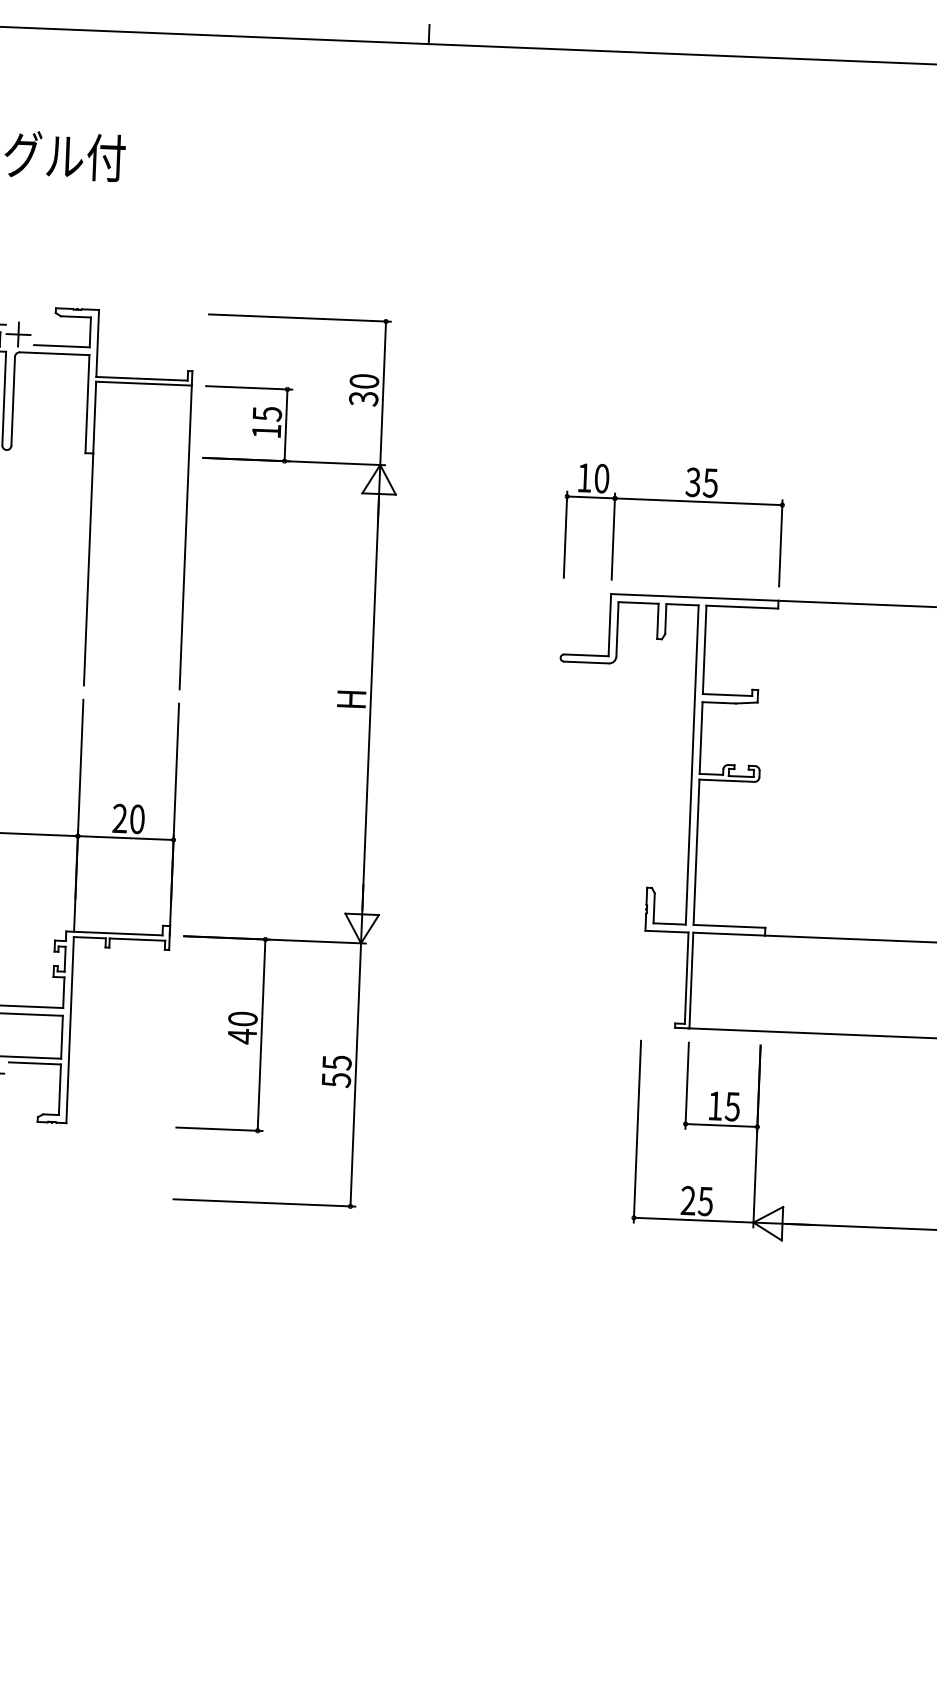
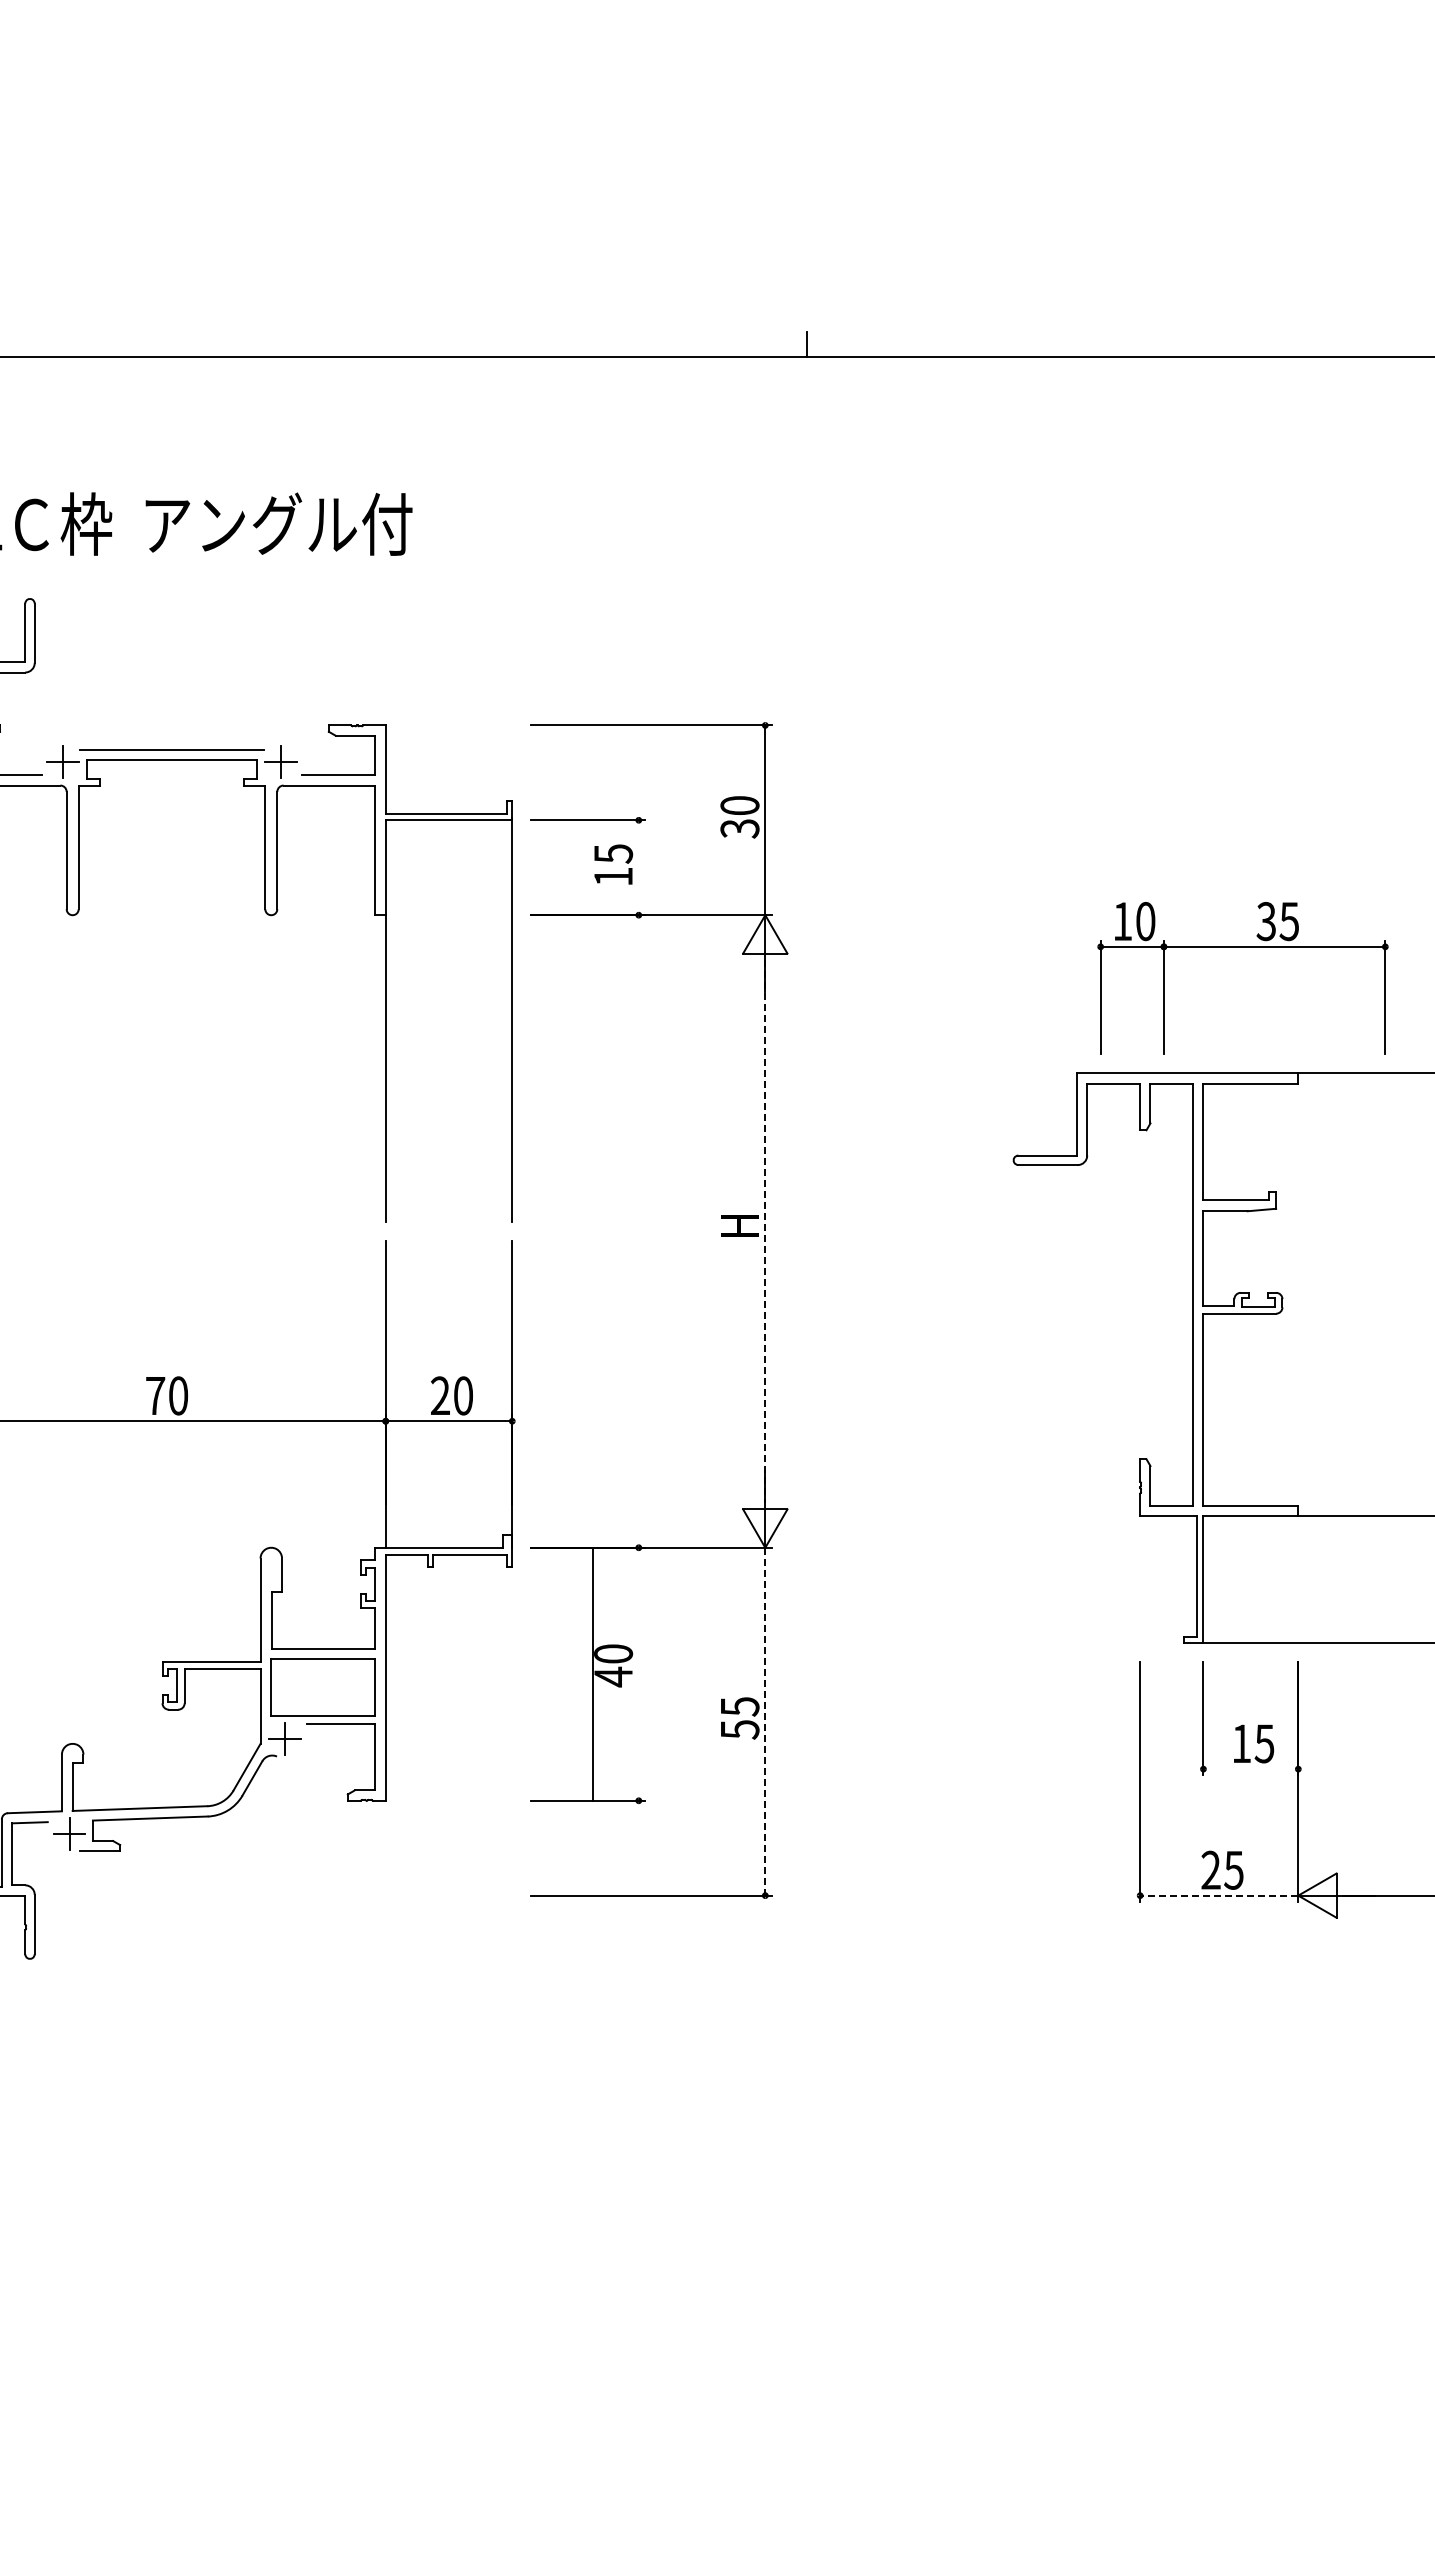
line: (285, 425) -> (638, 867), removed
part: (674, 501) -> (1242, 947), moved
line: (370, 704) -> (765, 1231), solid -> dashed
line: (261, 1034) -> (592, 1673), moved
line: (355, 1074) -> (765, 1721), solid -> dashed
line: (721, 1125) -> (1250, 1769), removed
line: (693, 1220) -> (1218, 1895), solid -> dashed

